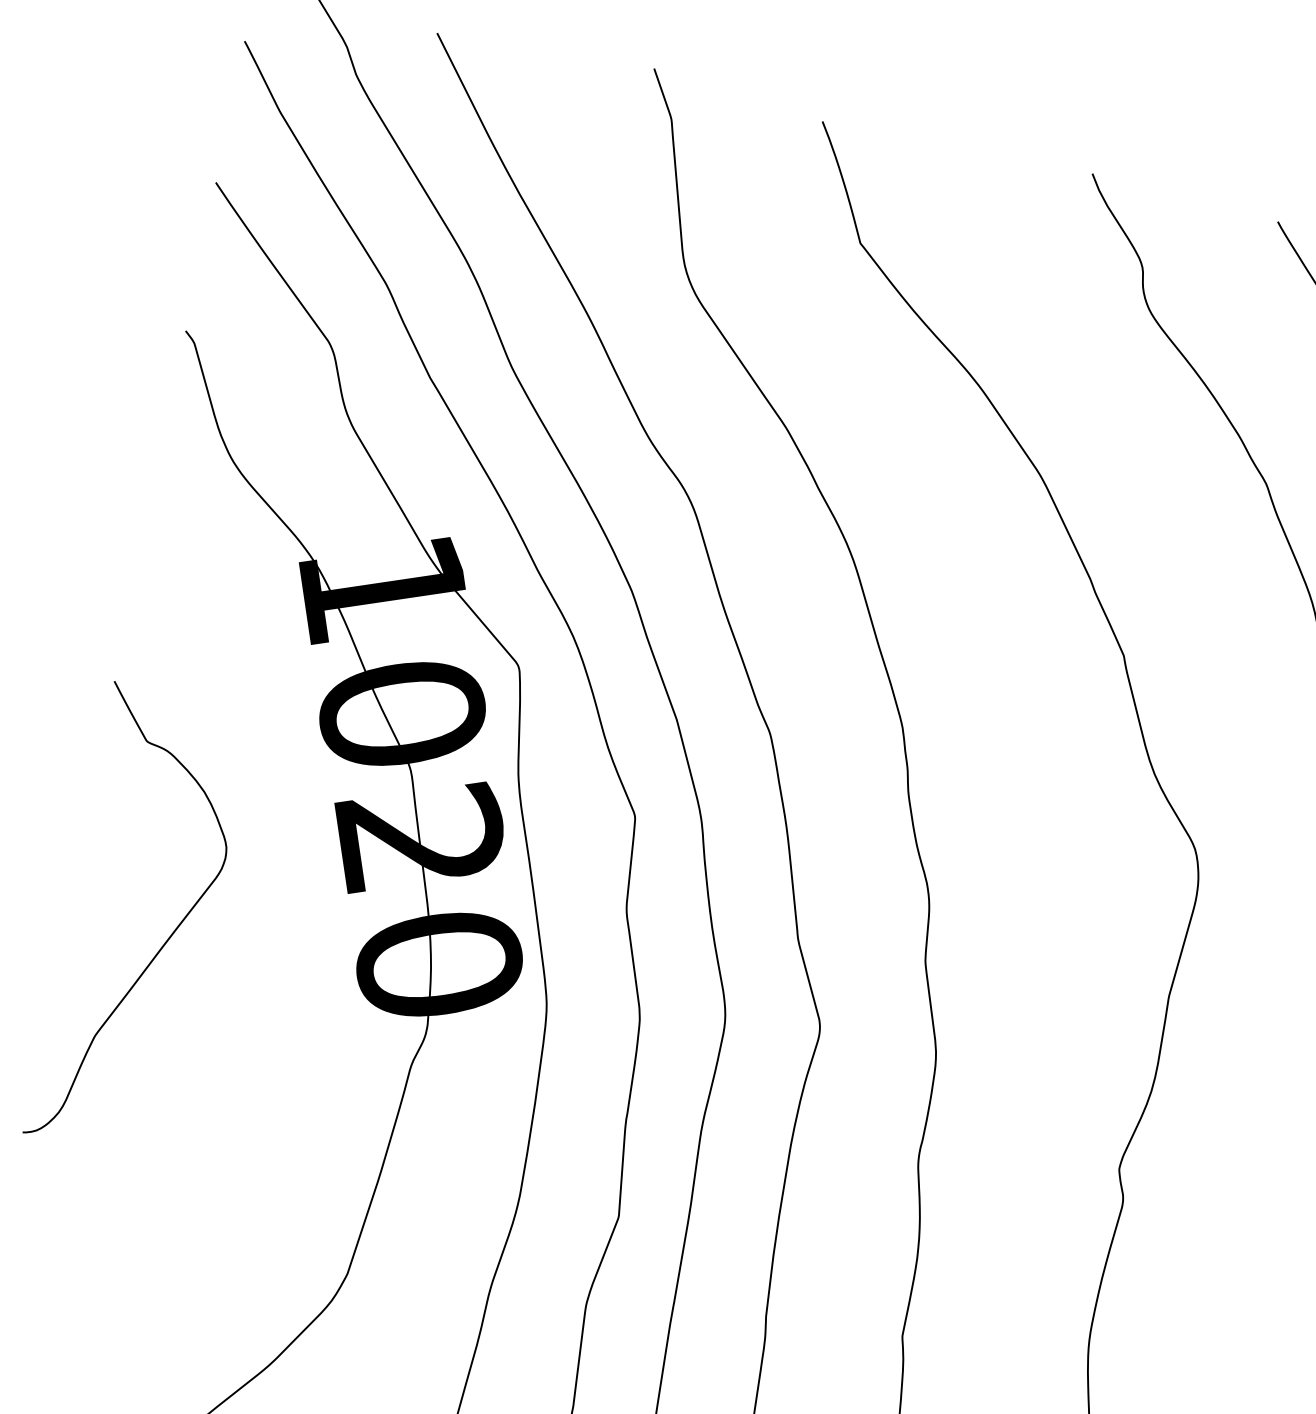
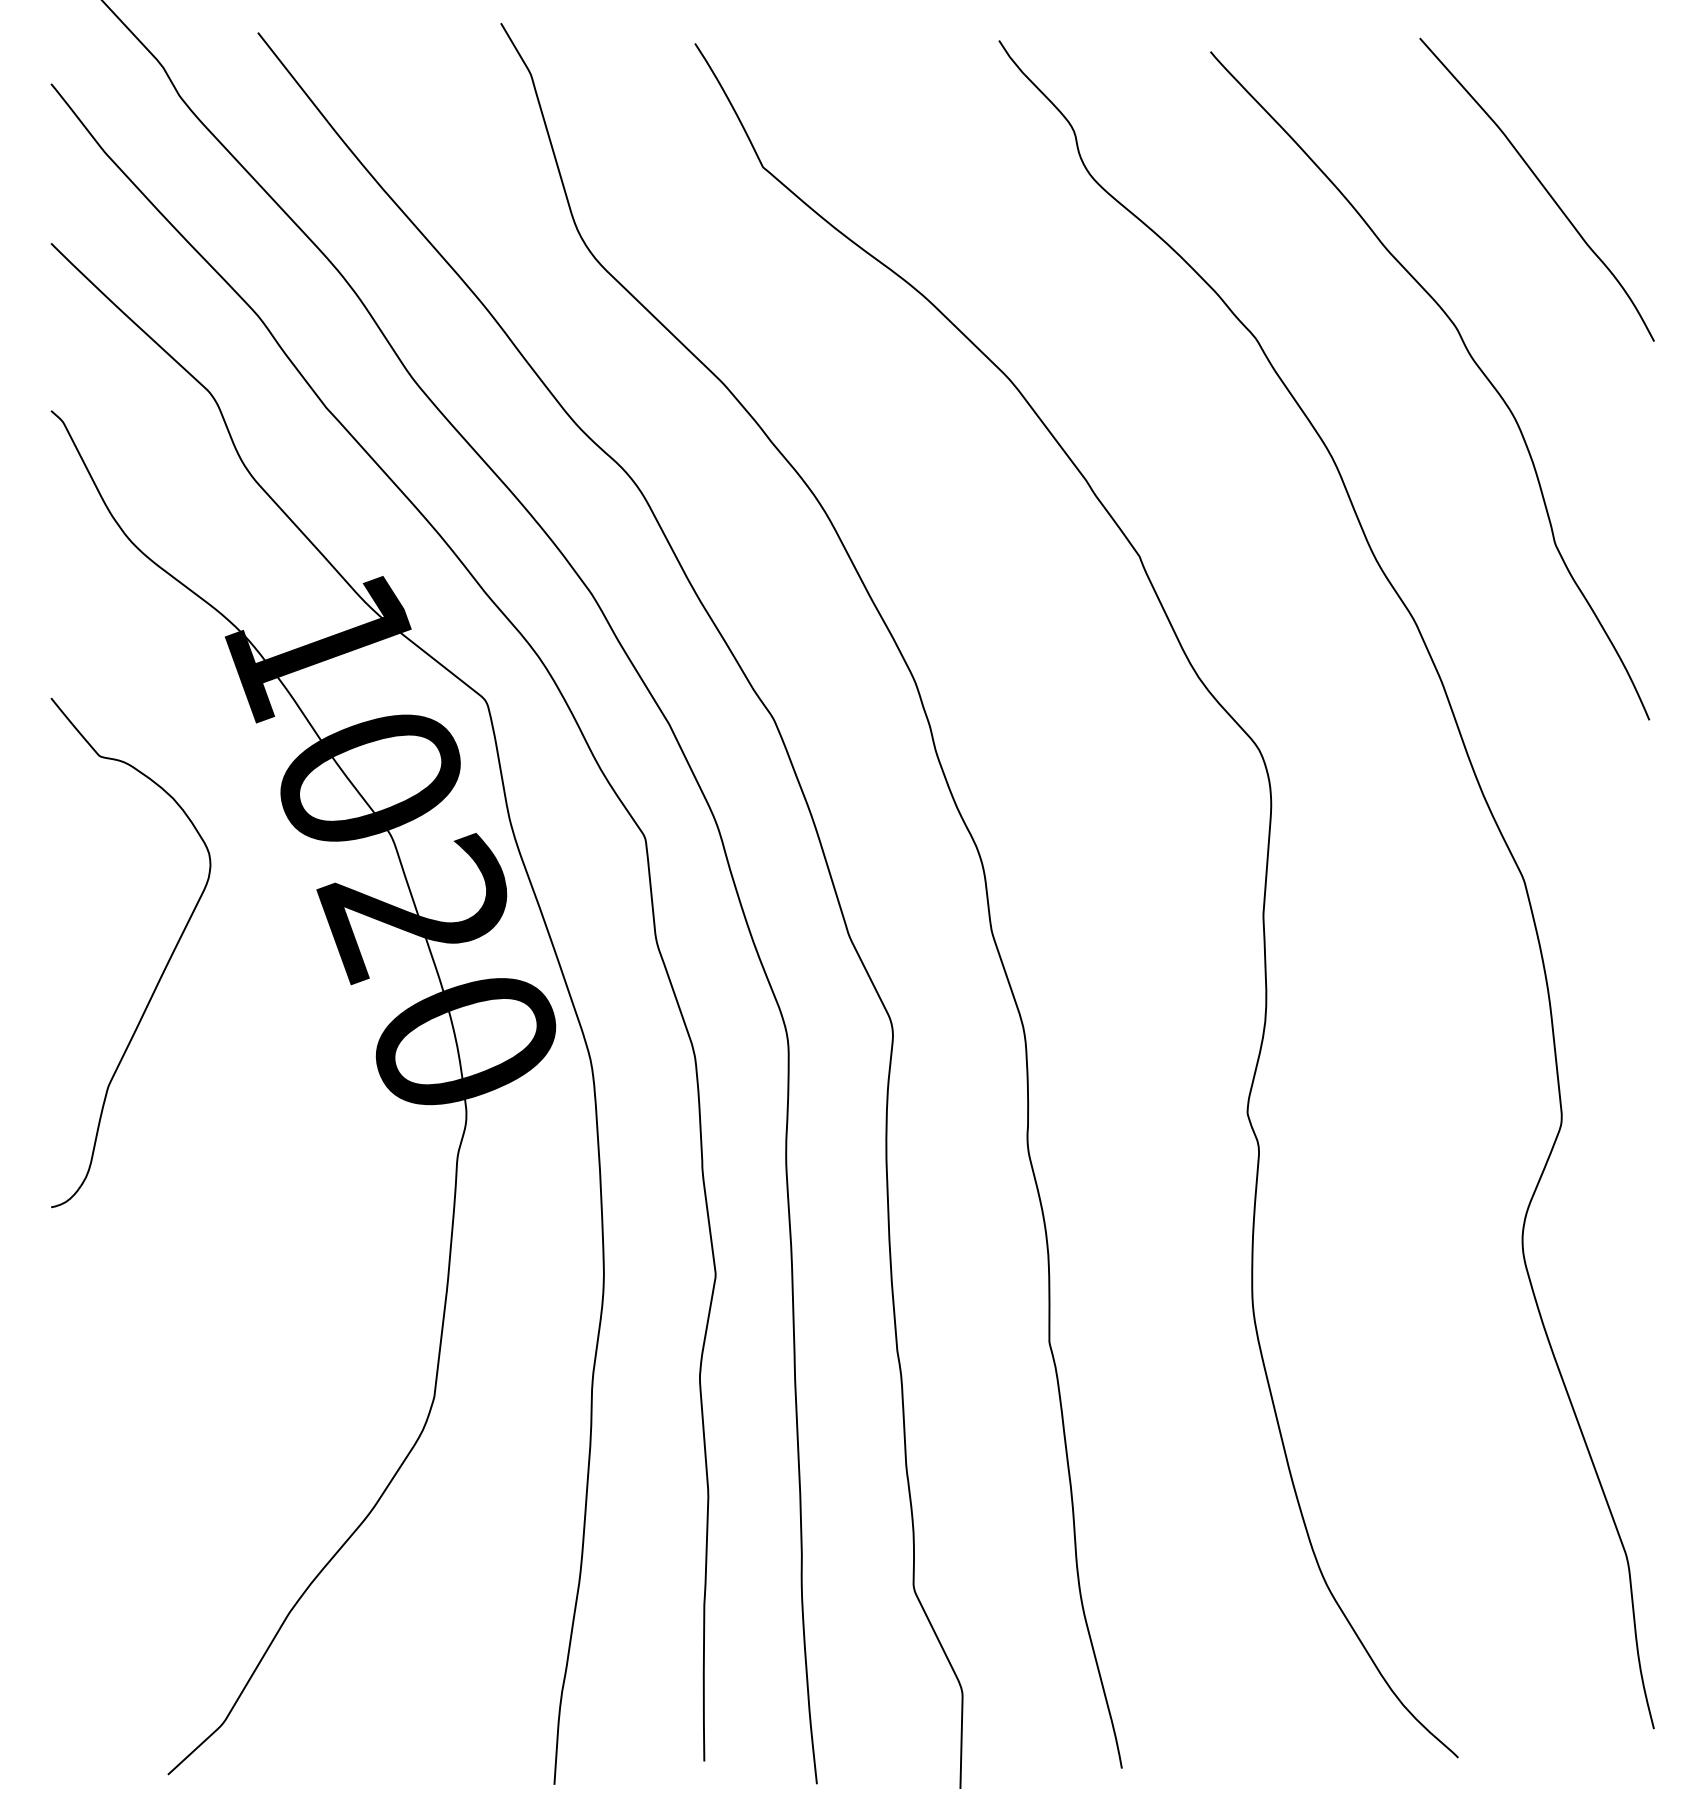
curve: (165, 941) -> (163, 969), moved

